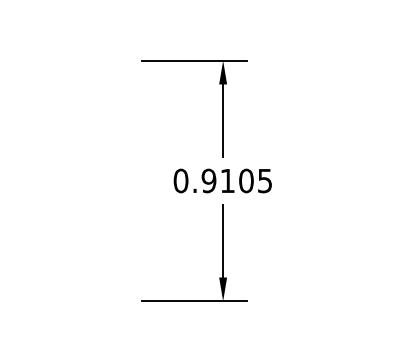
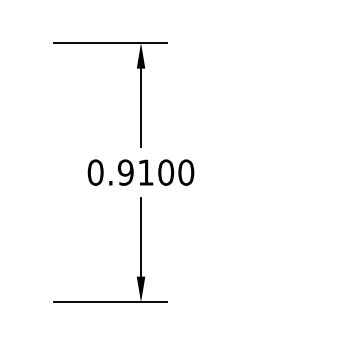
text: (264, 180) -> (185, 172), 0.9105 -> 0.9100

